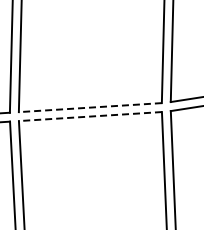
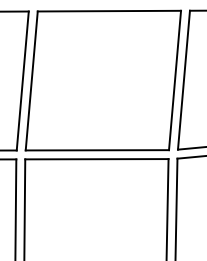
line: (90, 107) -> (97, 150), dashed -> solid
line: (90, 116) -> (96, 159), dashed -> solid

